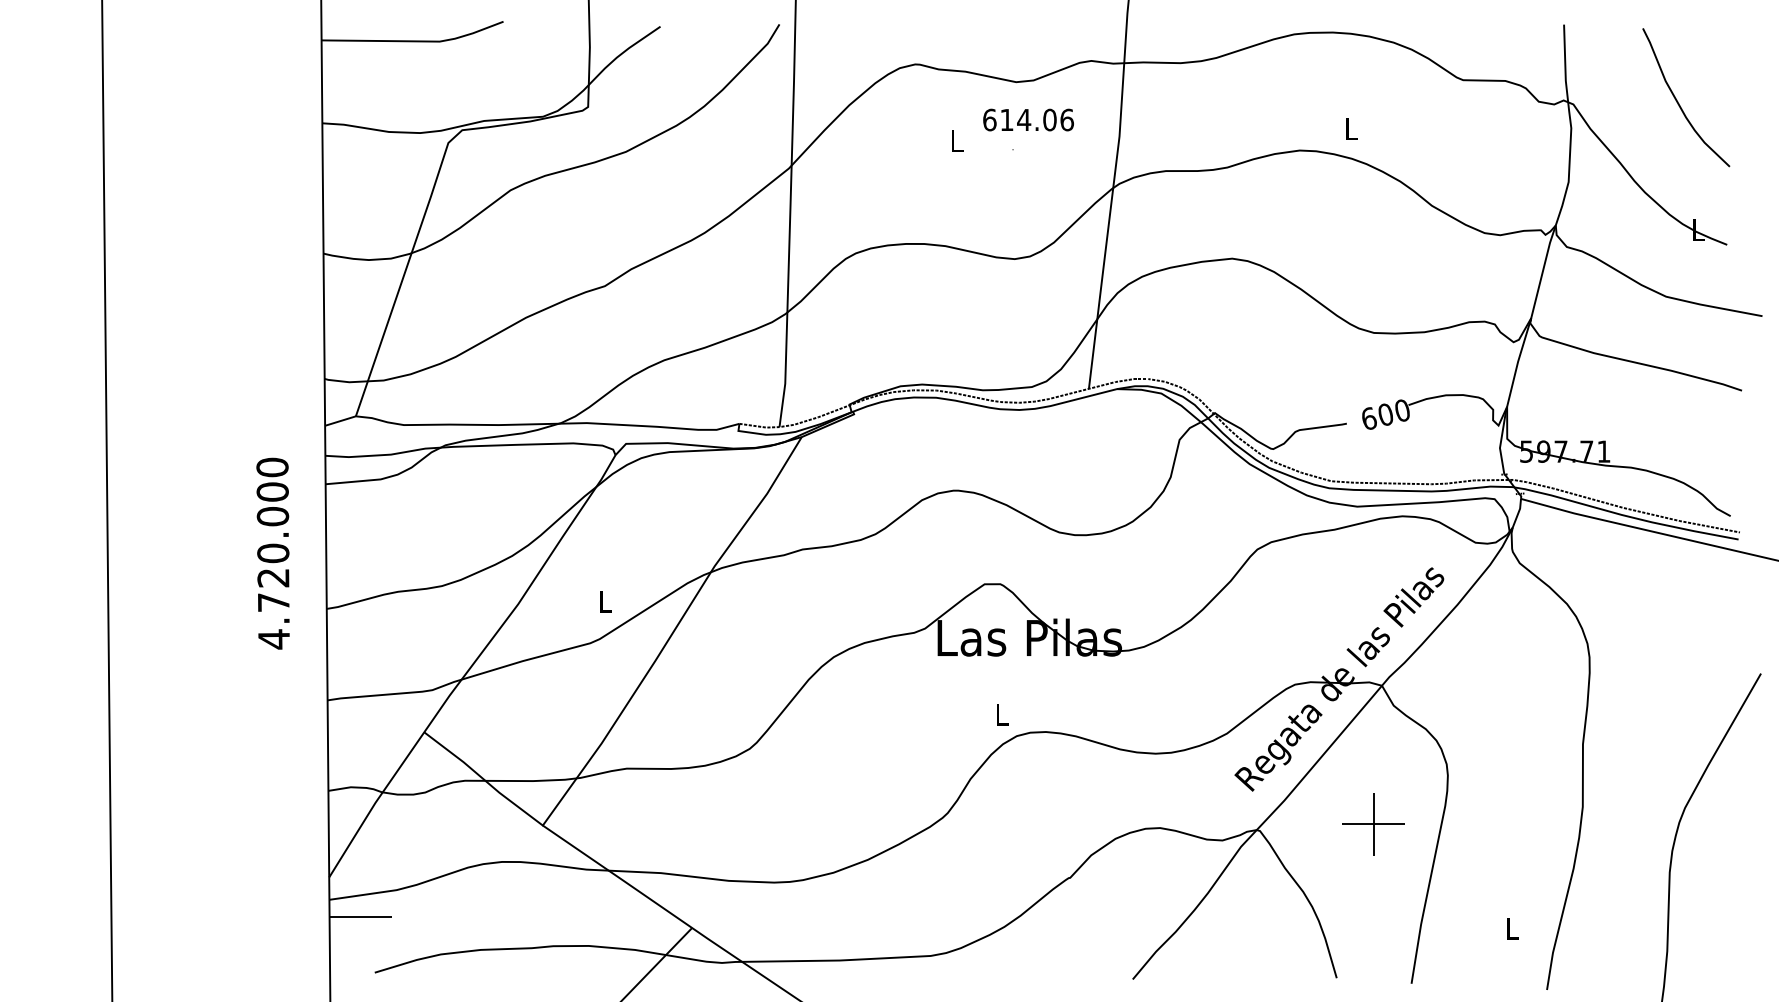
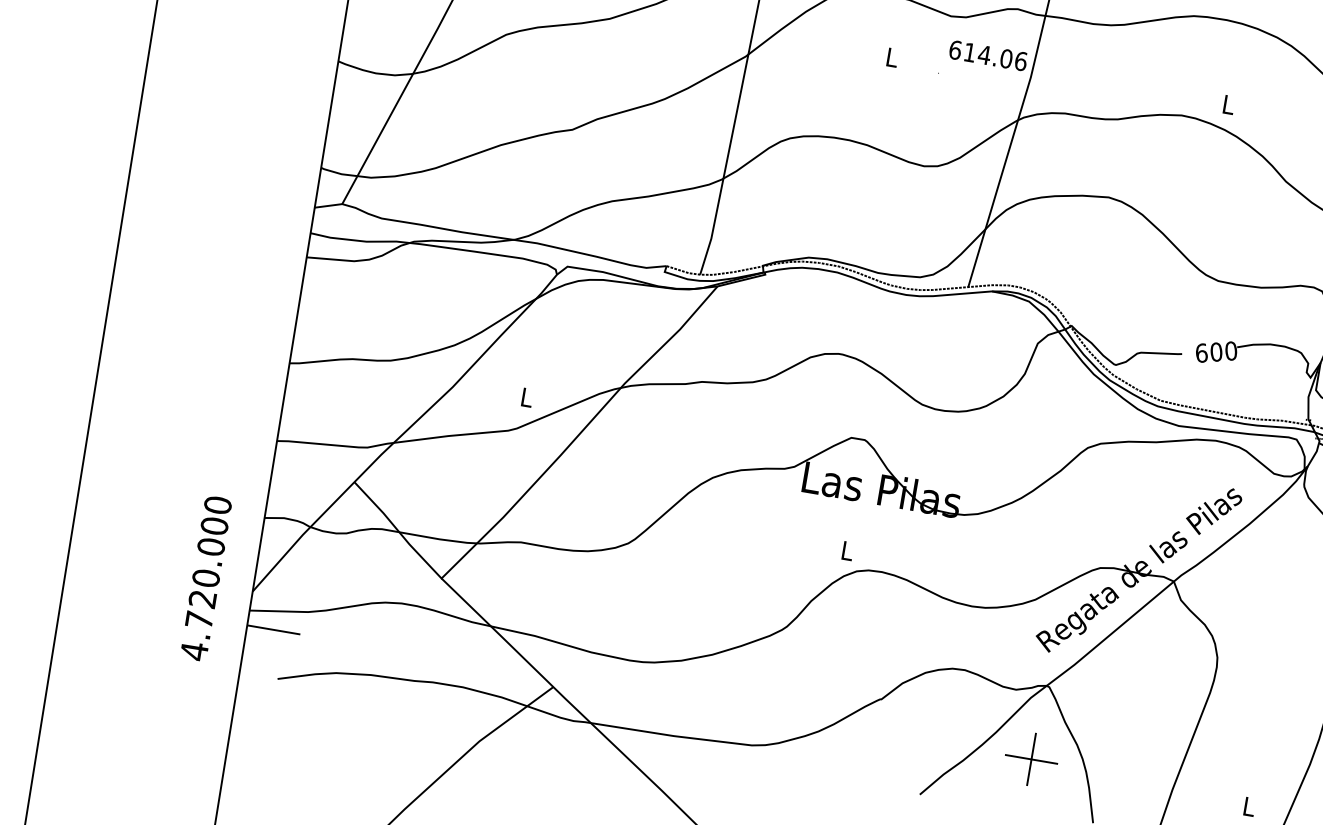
text: (1028, 119) -> (988, 55), moved
text: (272, 553) -> (205, 578), moved
part: (1373, 824) -> (1031, 759), moved

